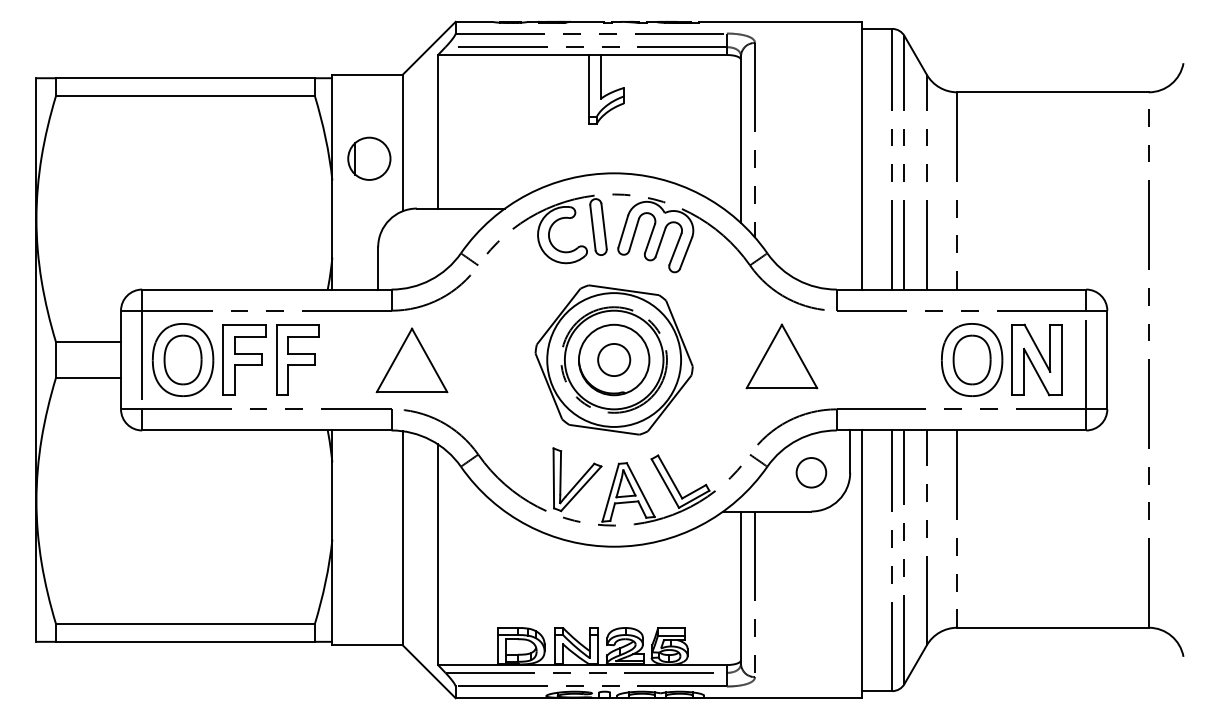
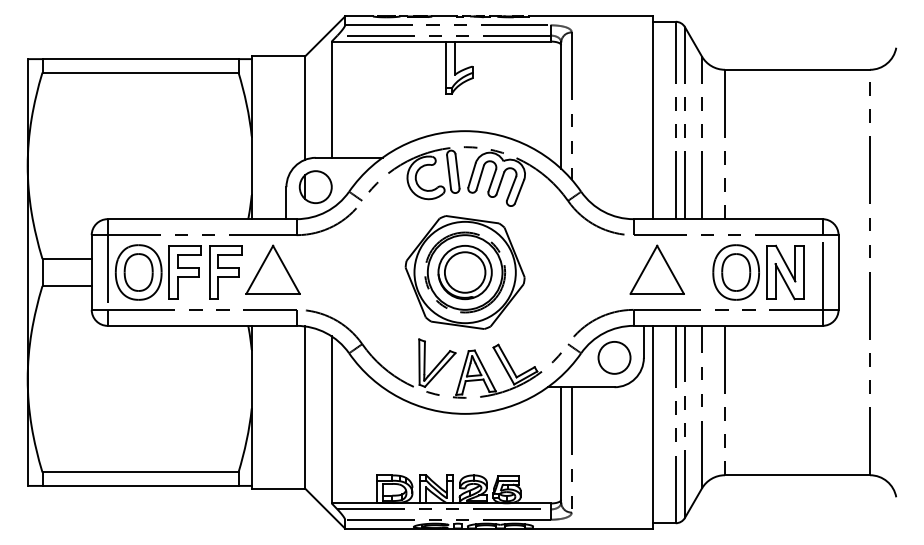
part: (368, 157) -> (315, 186), moved
part: (781, 356) -> (656, 269), moved
part: (411, 360) -> (272, 269), moved
circle: (613, 360) -> (464, 272), size x1.67
circle: (811, 472) -> (614, 357), size x1.43

